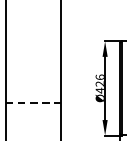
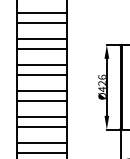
line: (32, 6) -> (41, 13), added
line: (32, 17) -> (41, 23), added
line: (32, 35) -> (41, 39), added
line: (32, 46) -> (41, 49), added
line: (32, 63) -> (41, 64), added
line: (32, 74) -> (41, 74), added
line: (32, 91) -> (41, 90), added
line: (32, 103) -> (41, 100), dashed -> solid
line: (32, 120) -> (41, 116), added
line: (32, 131) -> (41, 126), added

